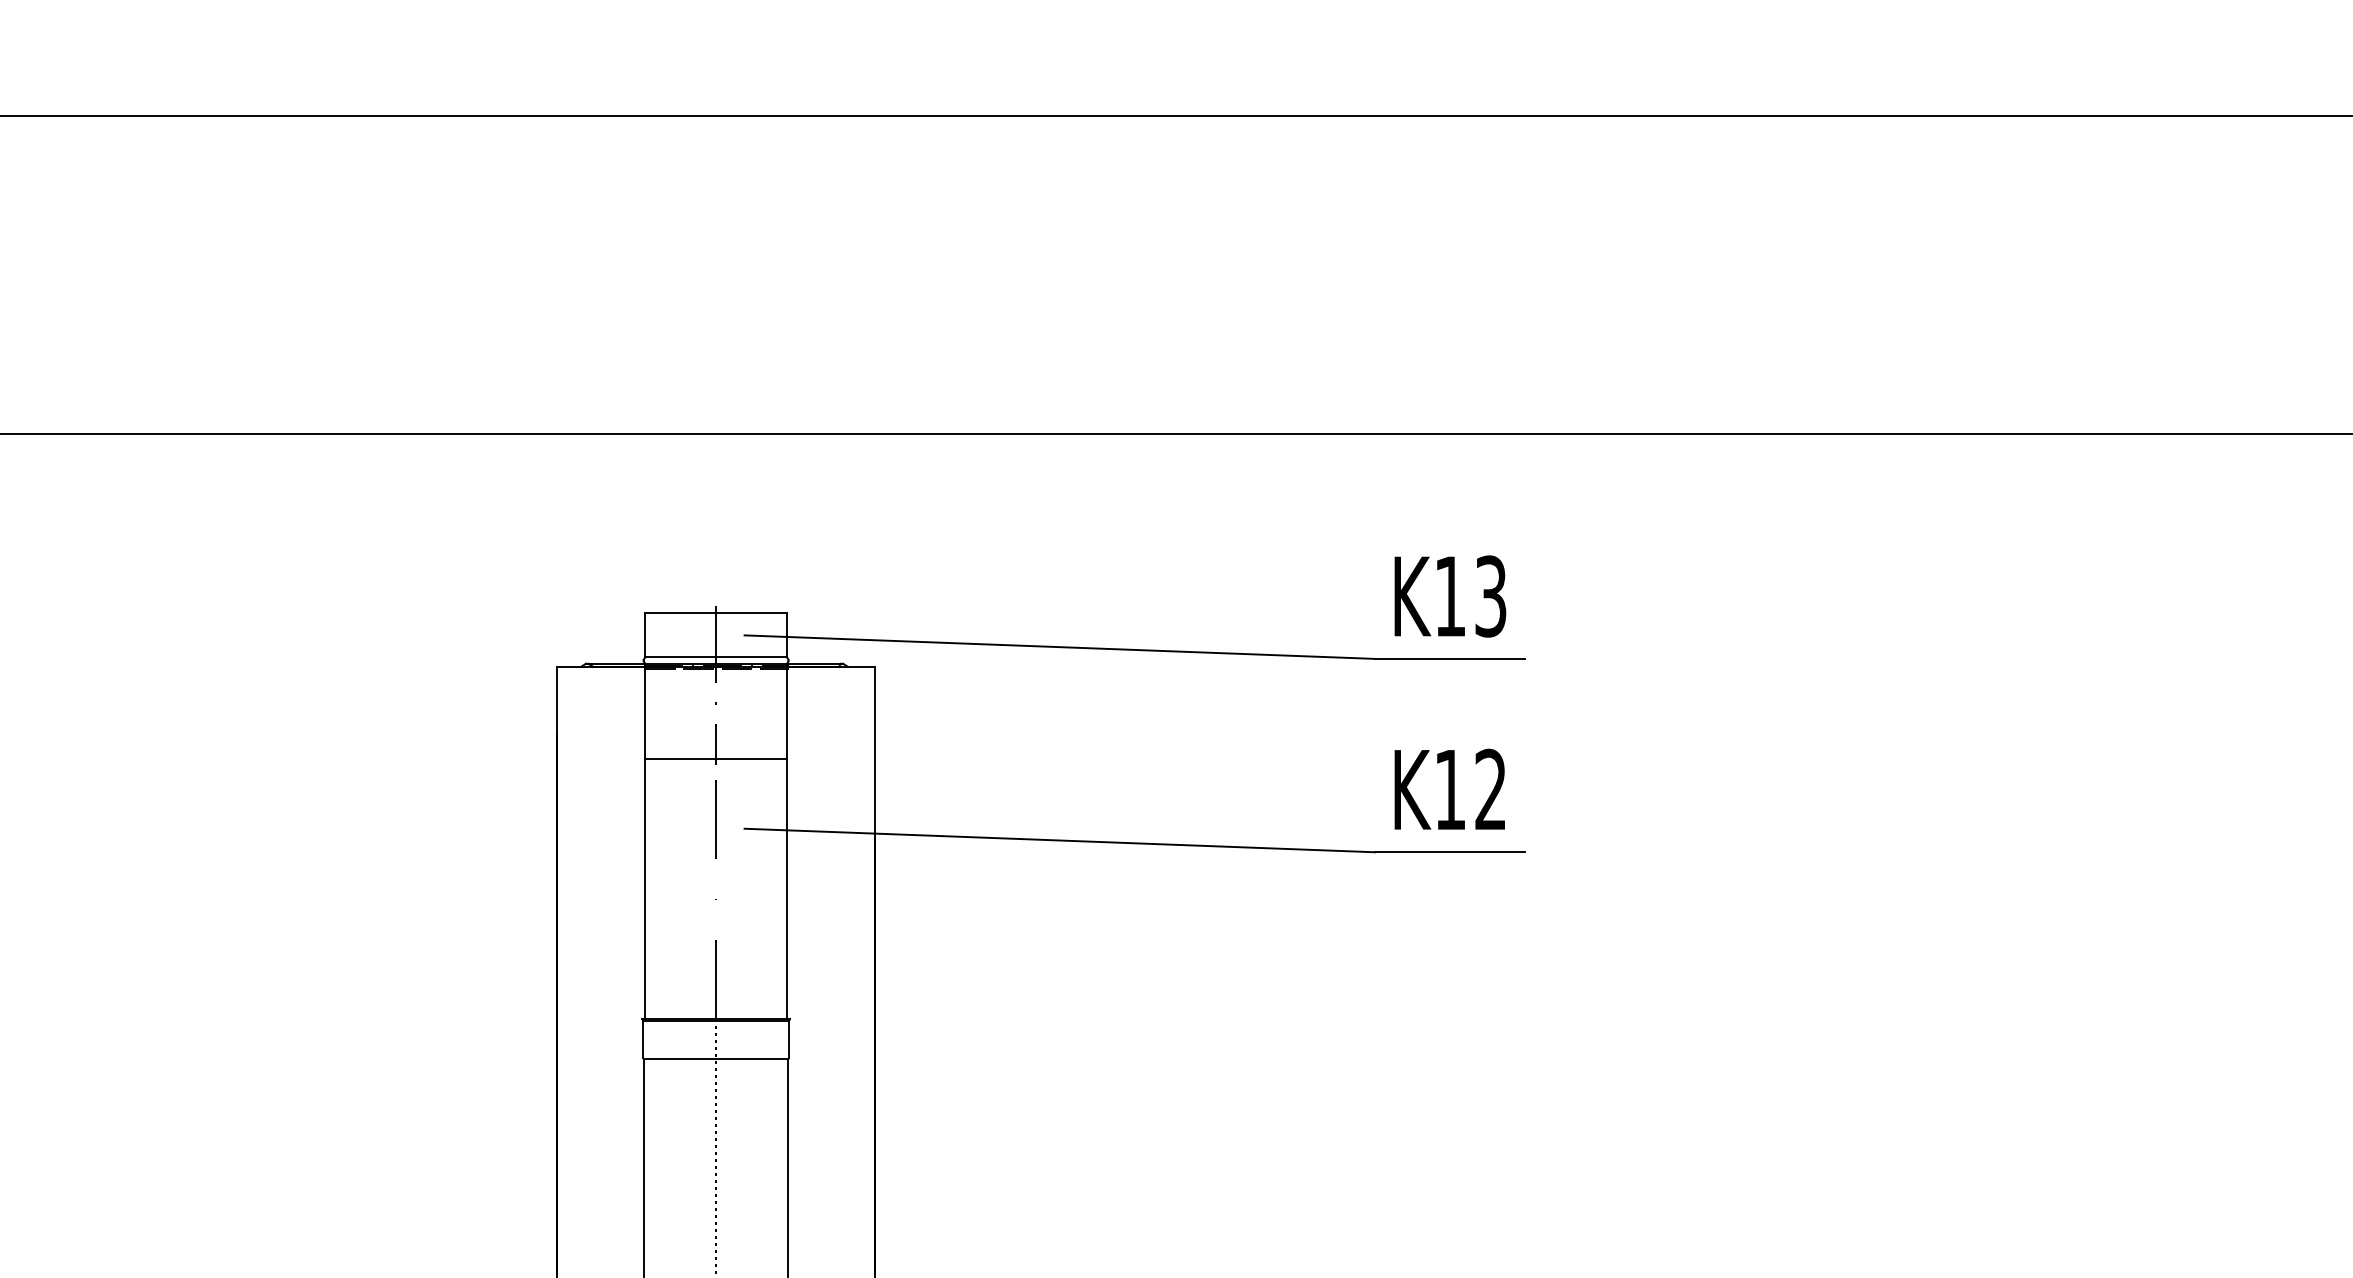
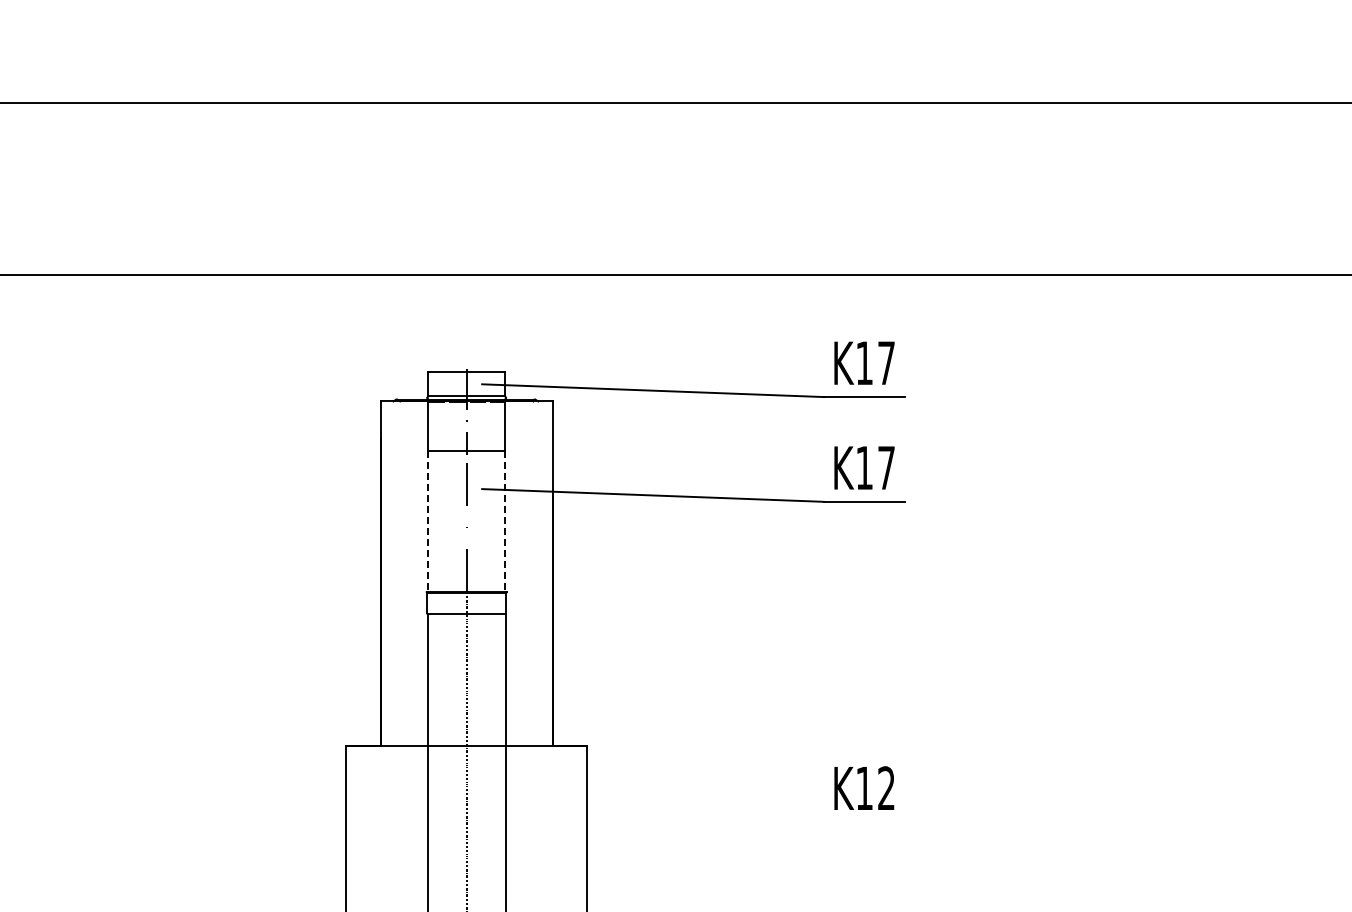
text: (1490, 596) -> (886, 363), K13 -> K17
text: (1490, 788) -> (886, 467), K12 -> K17
line: (645, 890) -> (428, 522), solid -> dashed
line: (787, 890) -> (505, 522), solid -> dashed

